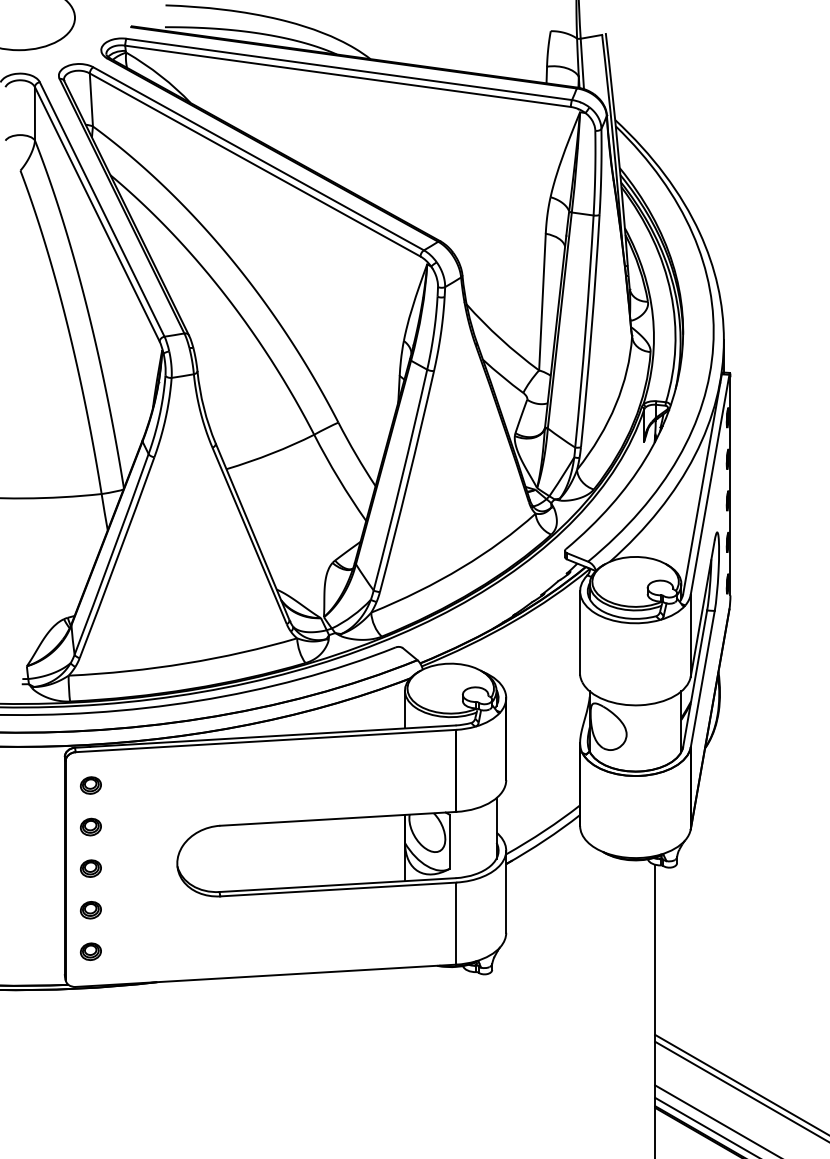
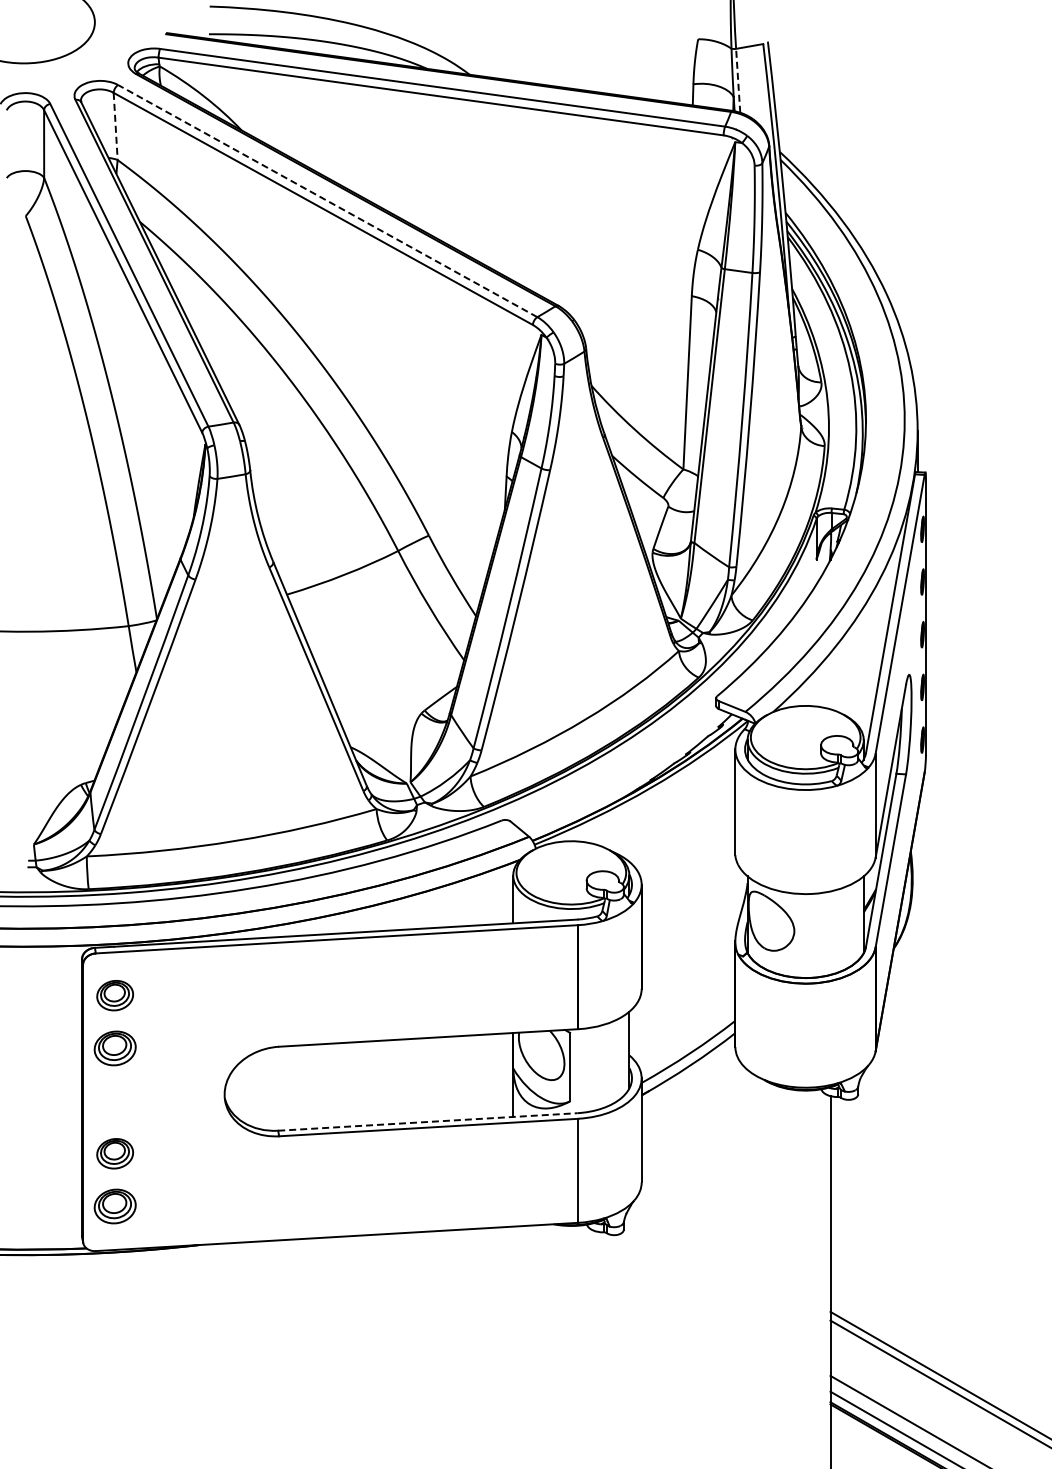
line: (582, 63) -> (738, 80), solid -> dashed
line: (91, 99) -> (115, 126), solid -> dashed
line: (258, 159) -> (327, 201), solid -> dashed
part: (90, 785) -> (114, 995), size x1.4
part: (90, 827) -> (114, 1048), size x1.6
part: (90, 868) -> (114, 1100), removed
line: (337, 884) -> (427, 1121), solid -> dashed
part: (90, 909) -> (114, 1153), size x1.4
part: (90, 951) -> (114, 1206), size x1.6

